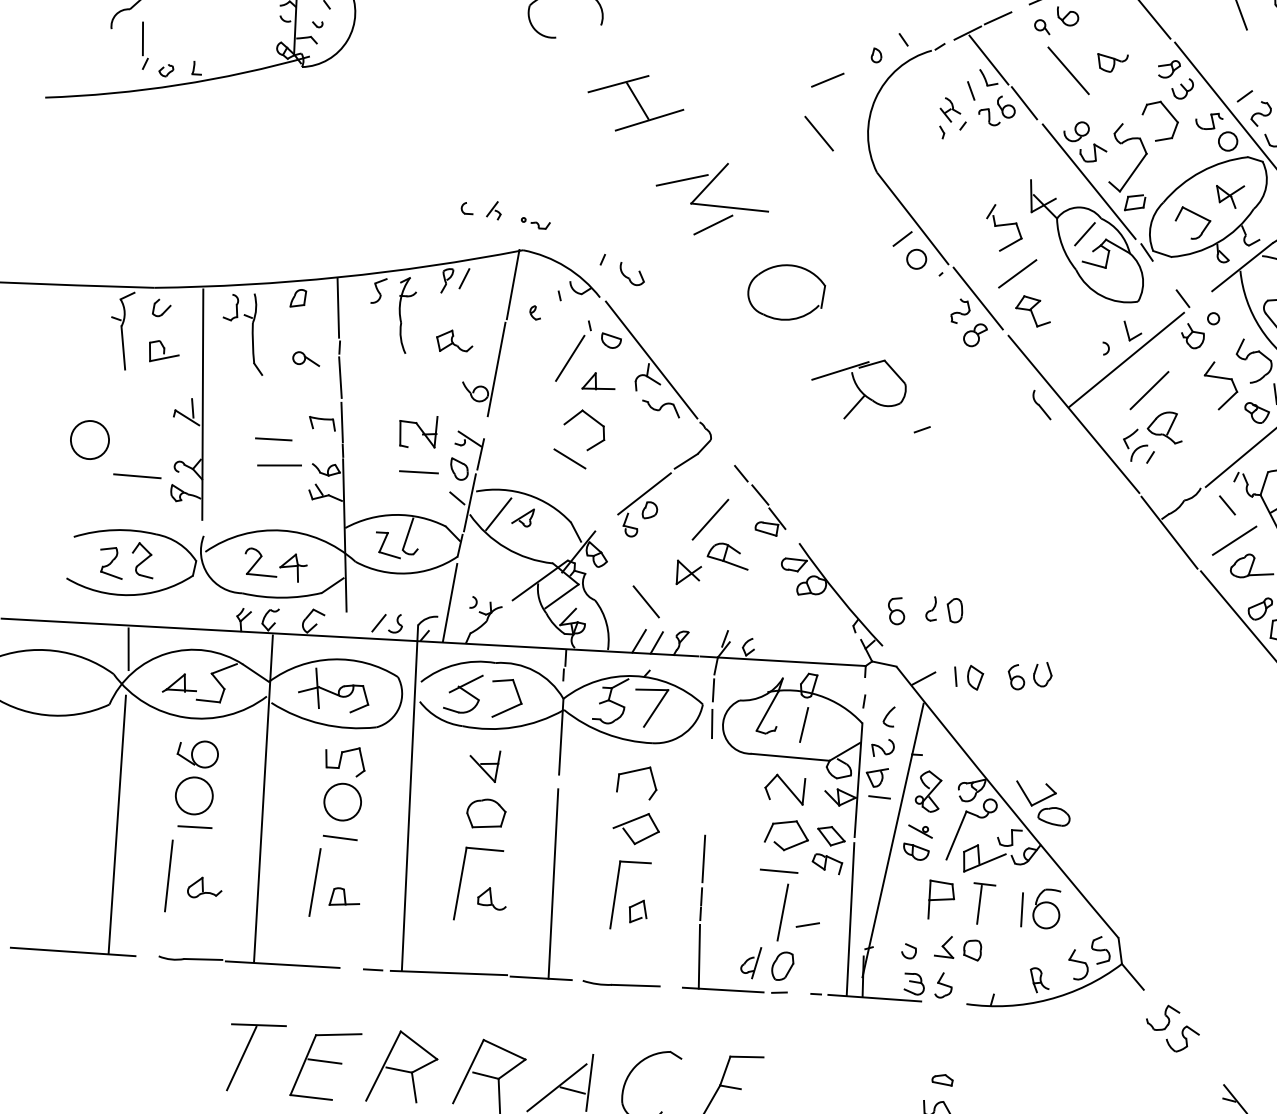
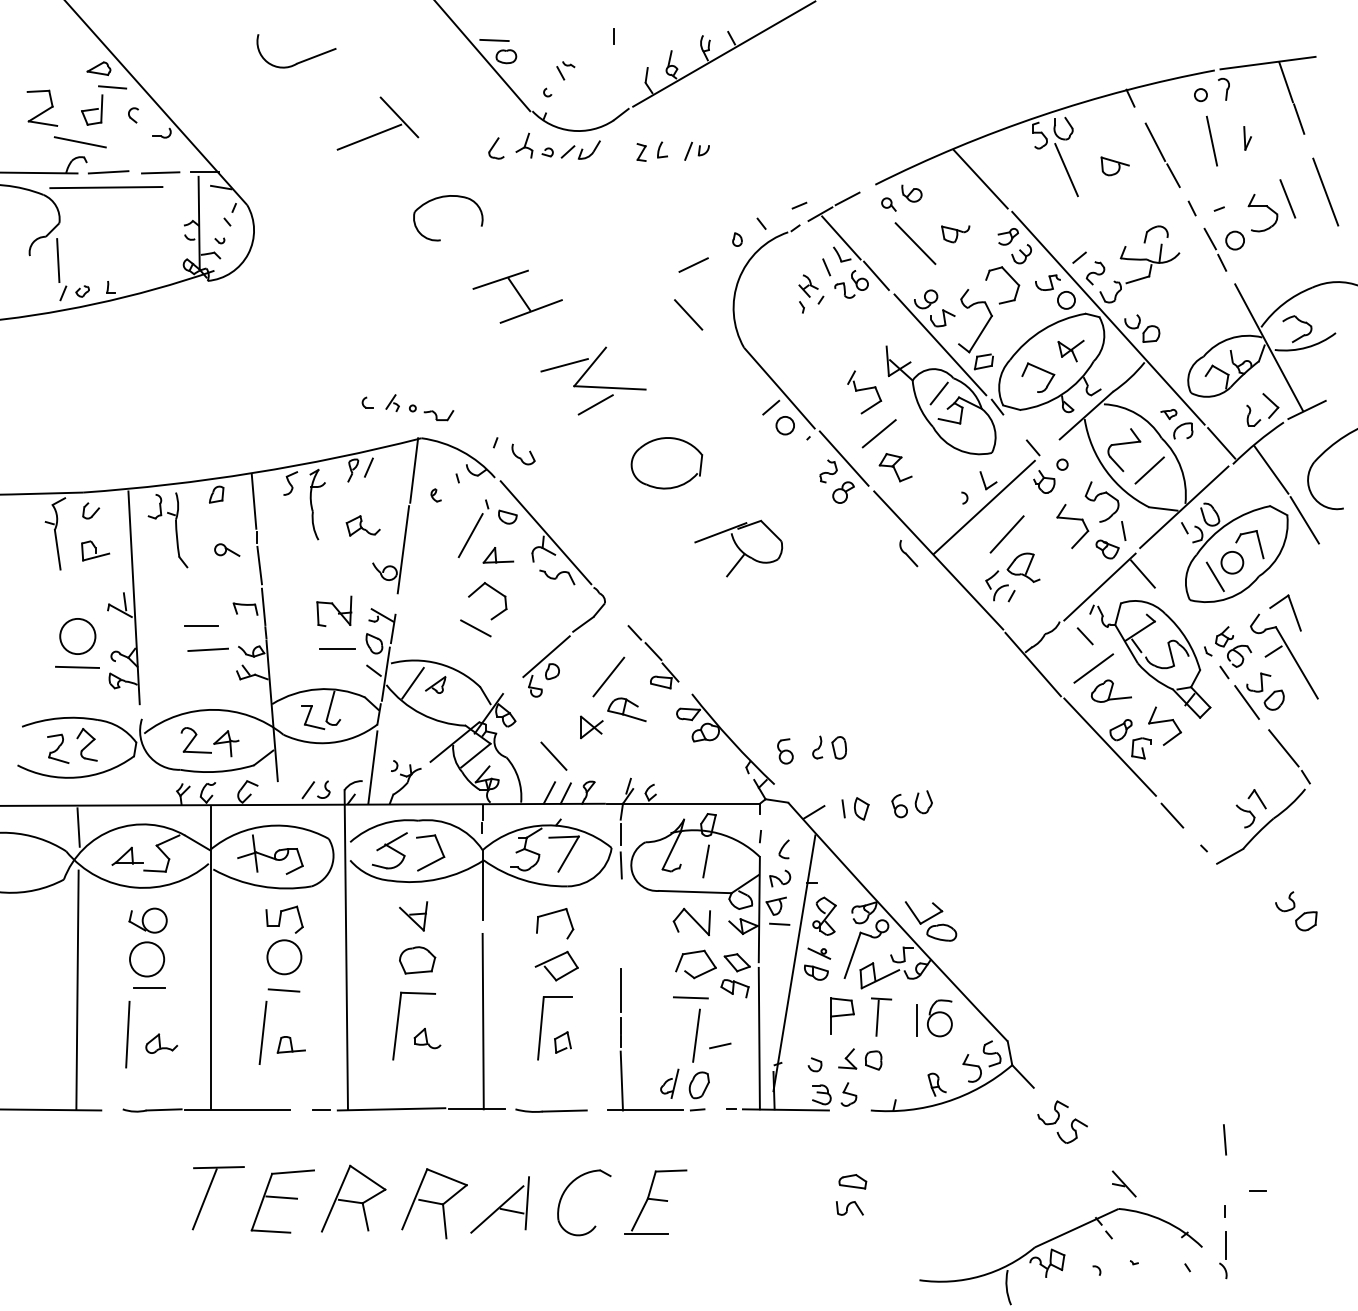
part: (144, 45) -> (61, 269), size x1.43
part: (535, 223) -> (431, 412), size x1.67
line: (922, 429) -> (799, 205), moved
circle: (89, 440) -> (77, 636), moved
part: (942, 1079) -> (852, 1181), size x1.43

